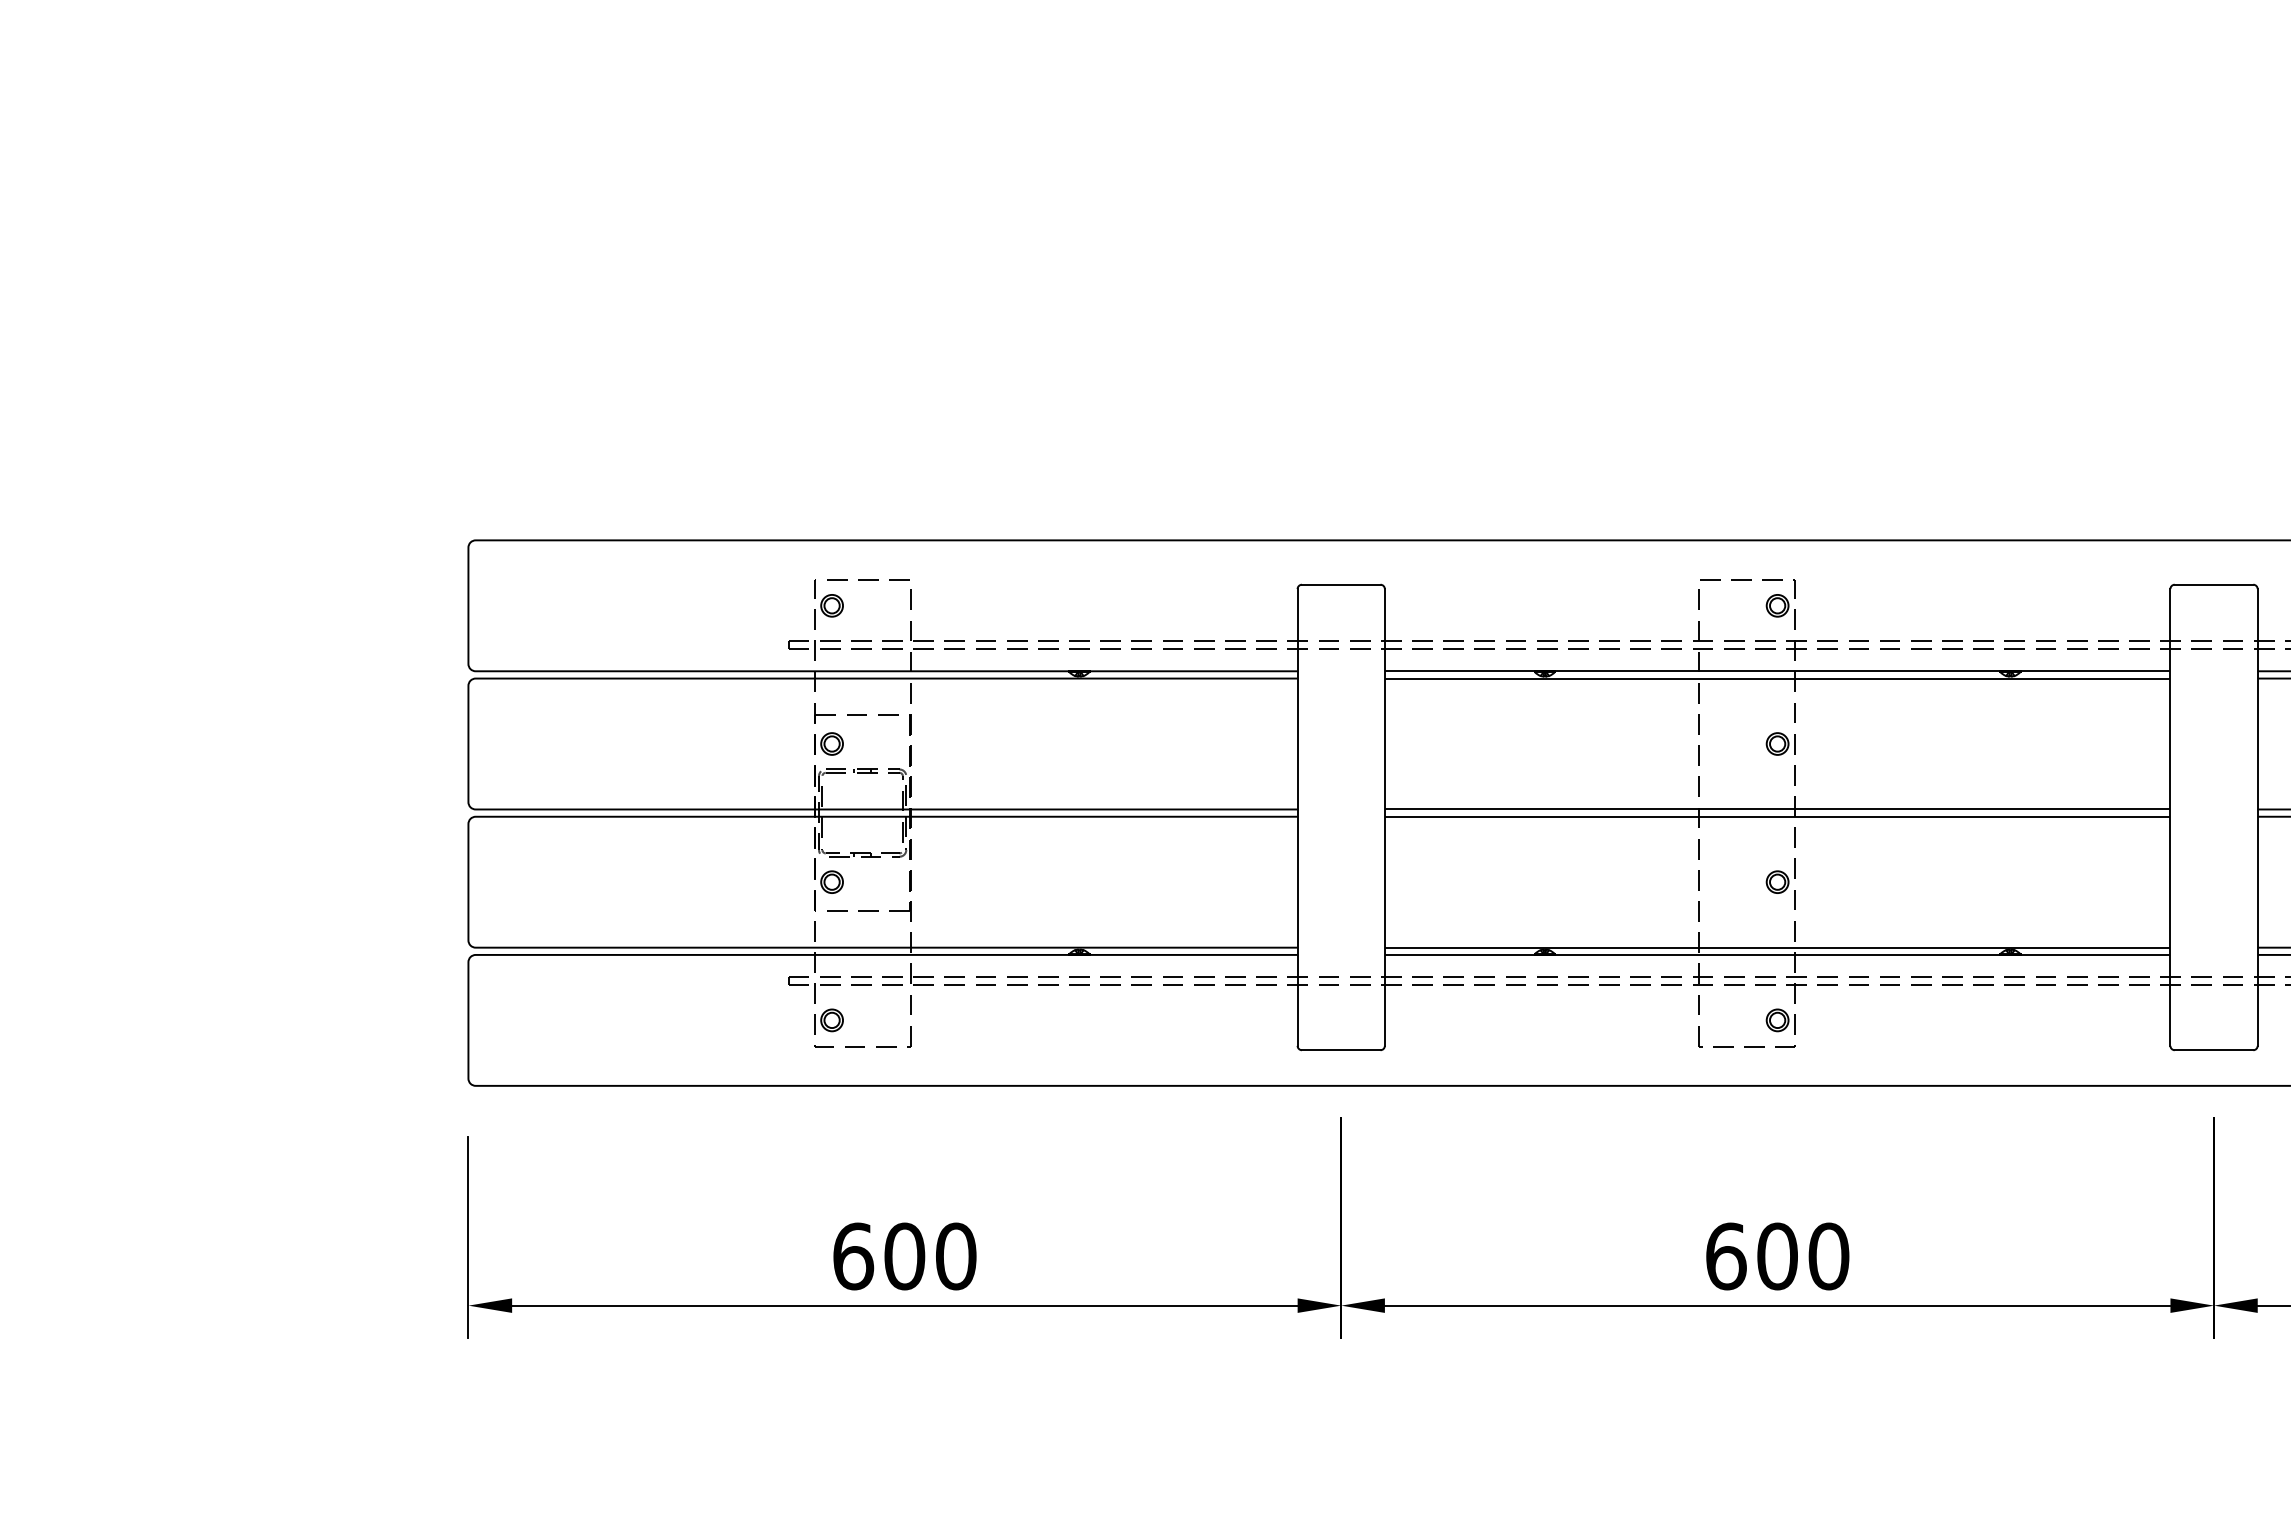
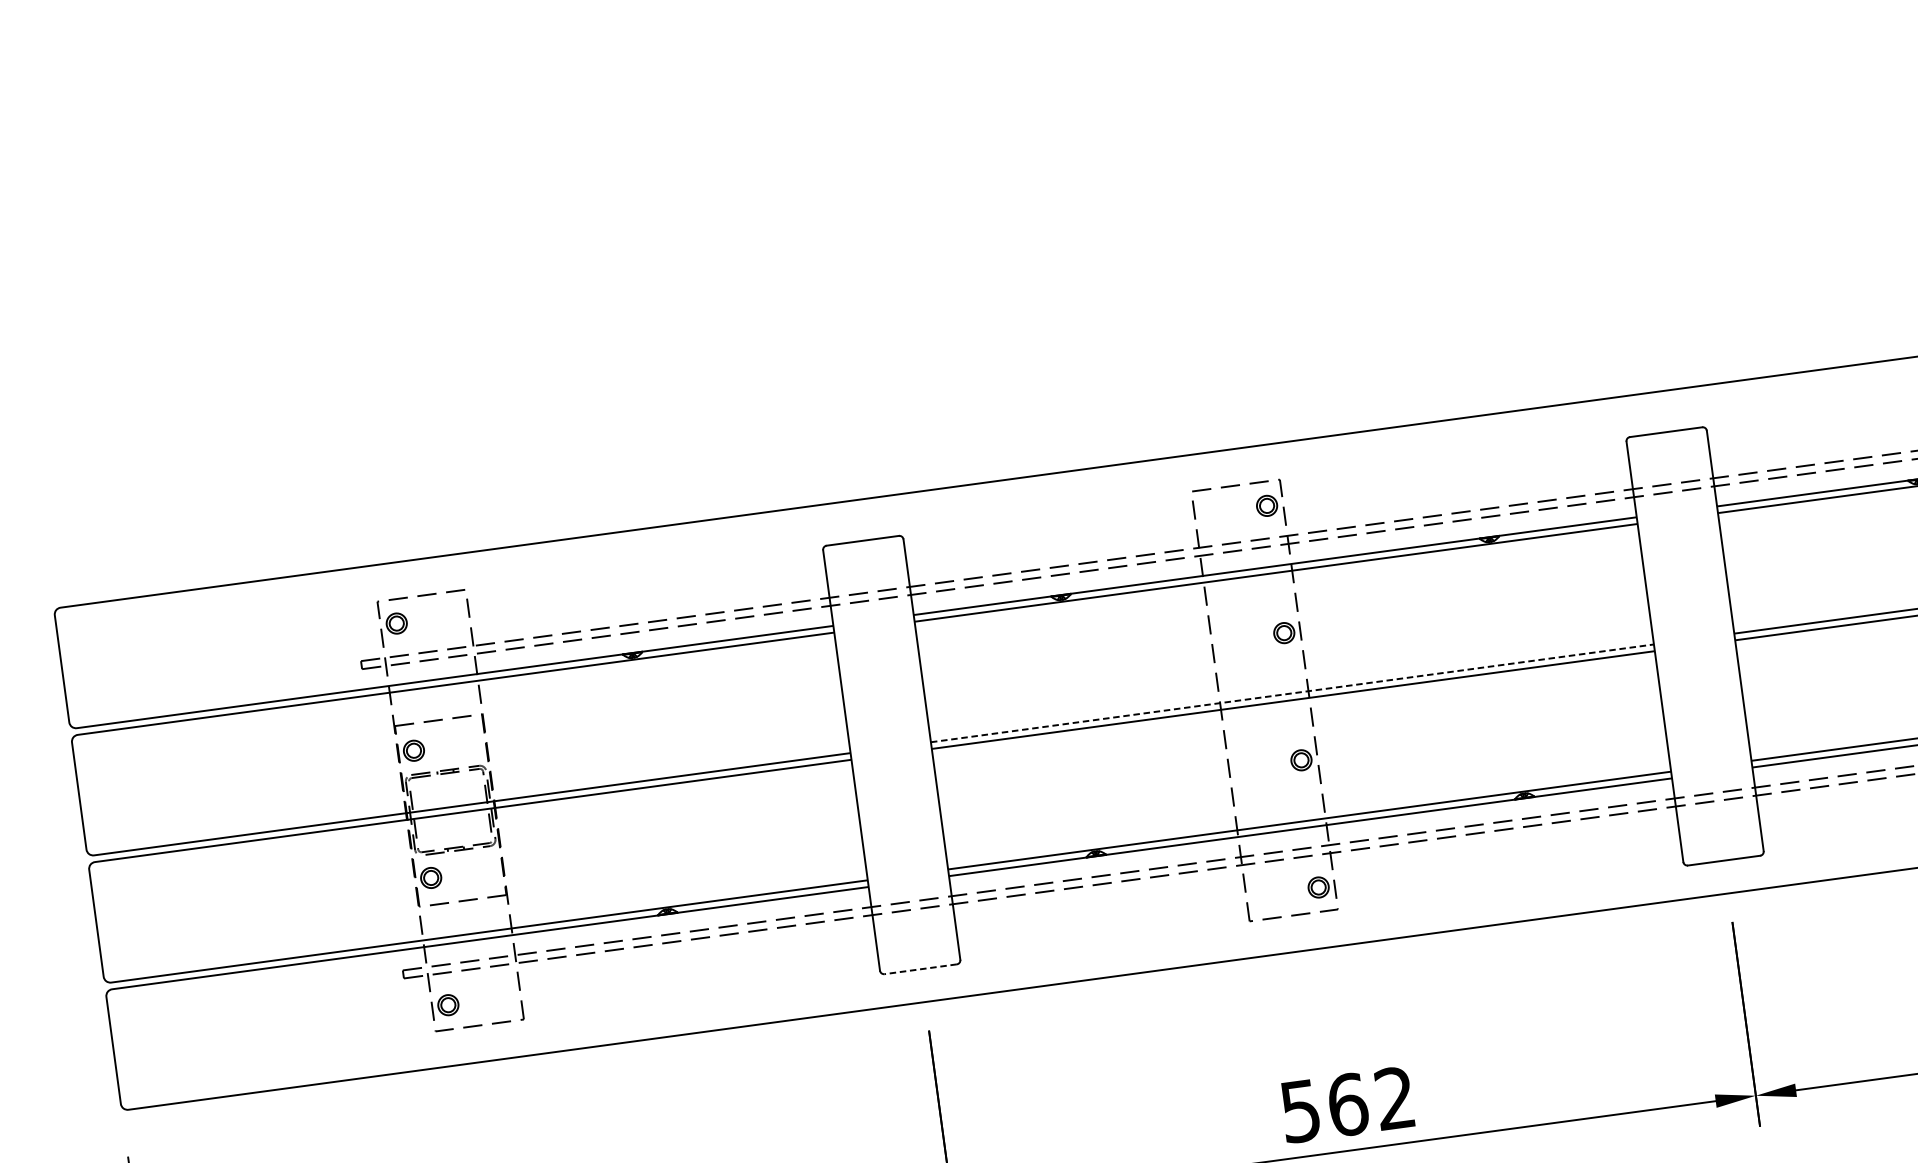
line: (1777, 809) -> (1292, 693), solid -> dashed
line: (1340, 1050) -> (920, 969), solid -> dashed
text: (1777, 1256) -> (1347, 1104), 600 -> 562

